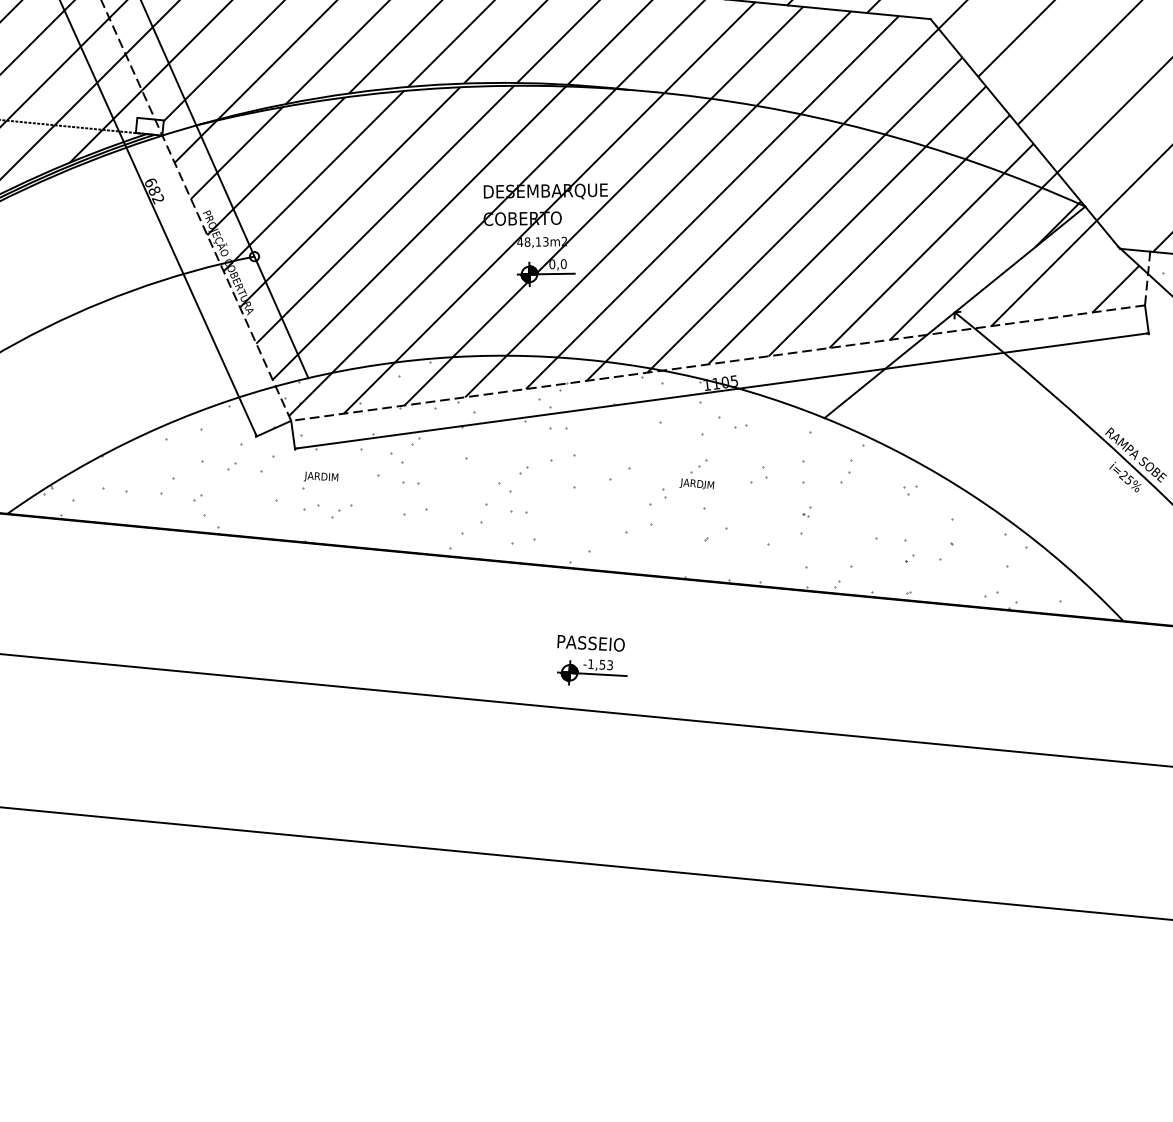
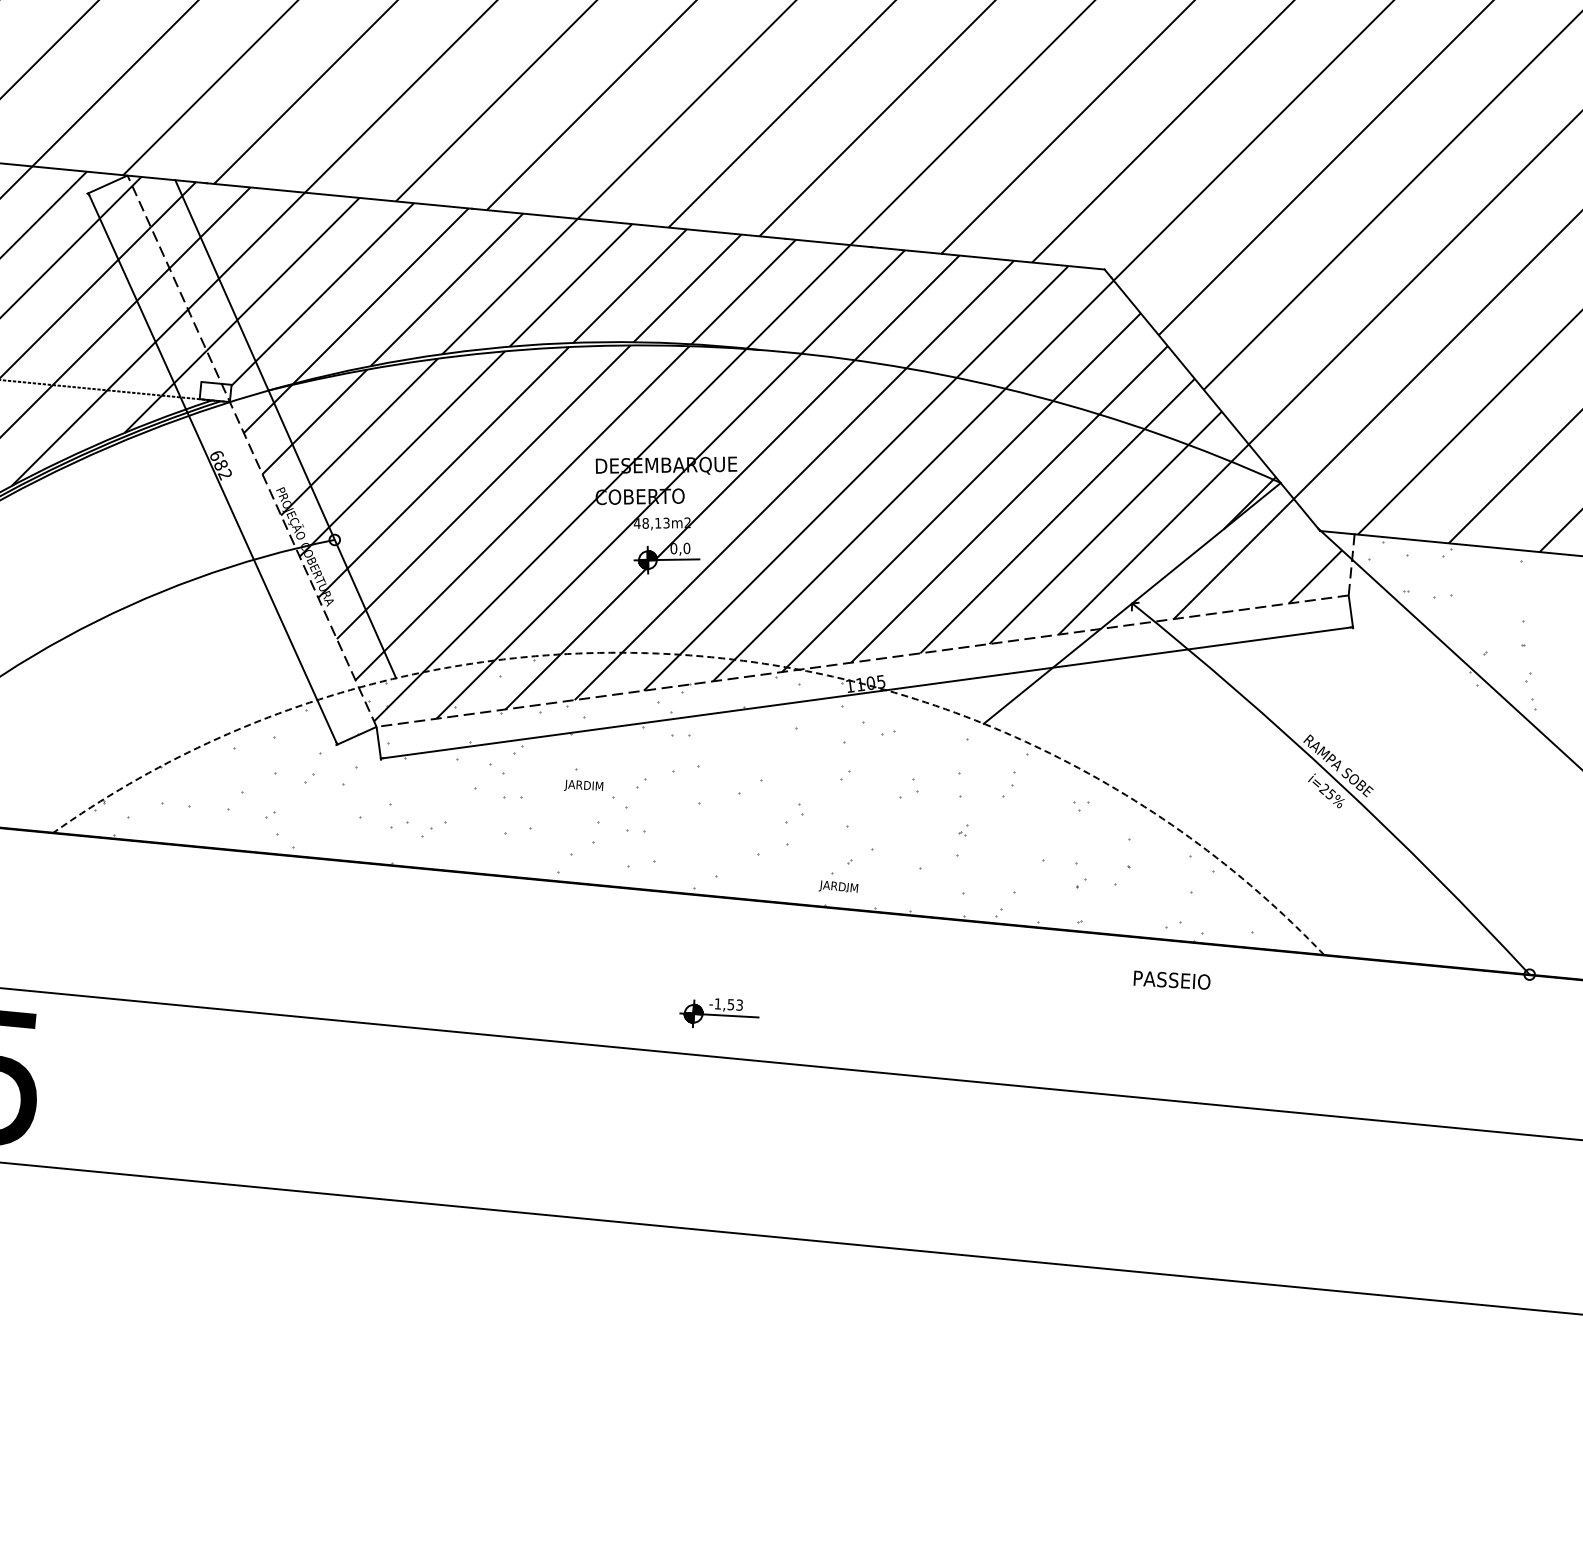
arc: (585, 359) -> (711, 657), solid -> dashed
text: (320, 475) -> (583, 784), moved
part: (696, 480) -> (838, 882), moved
text: (590, 642) -> (1171, 979), moved

